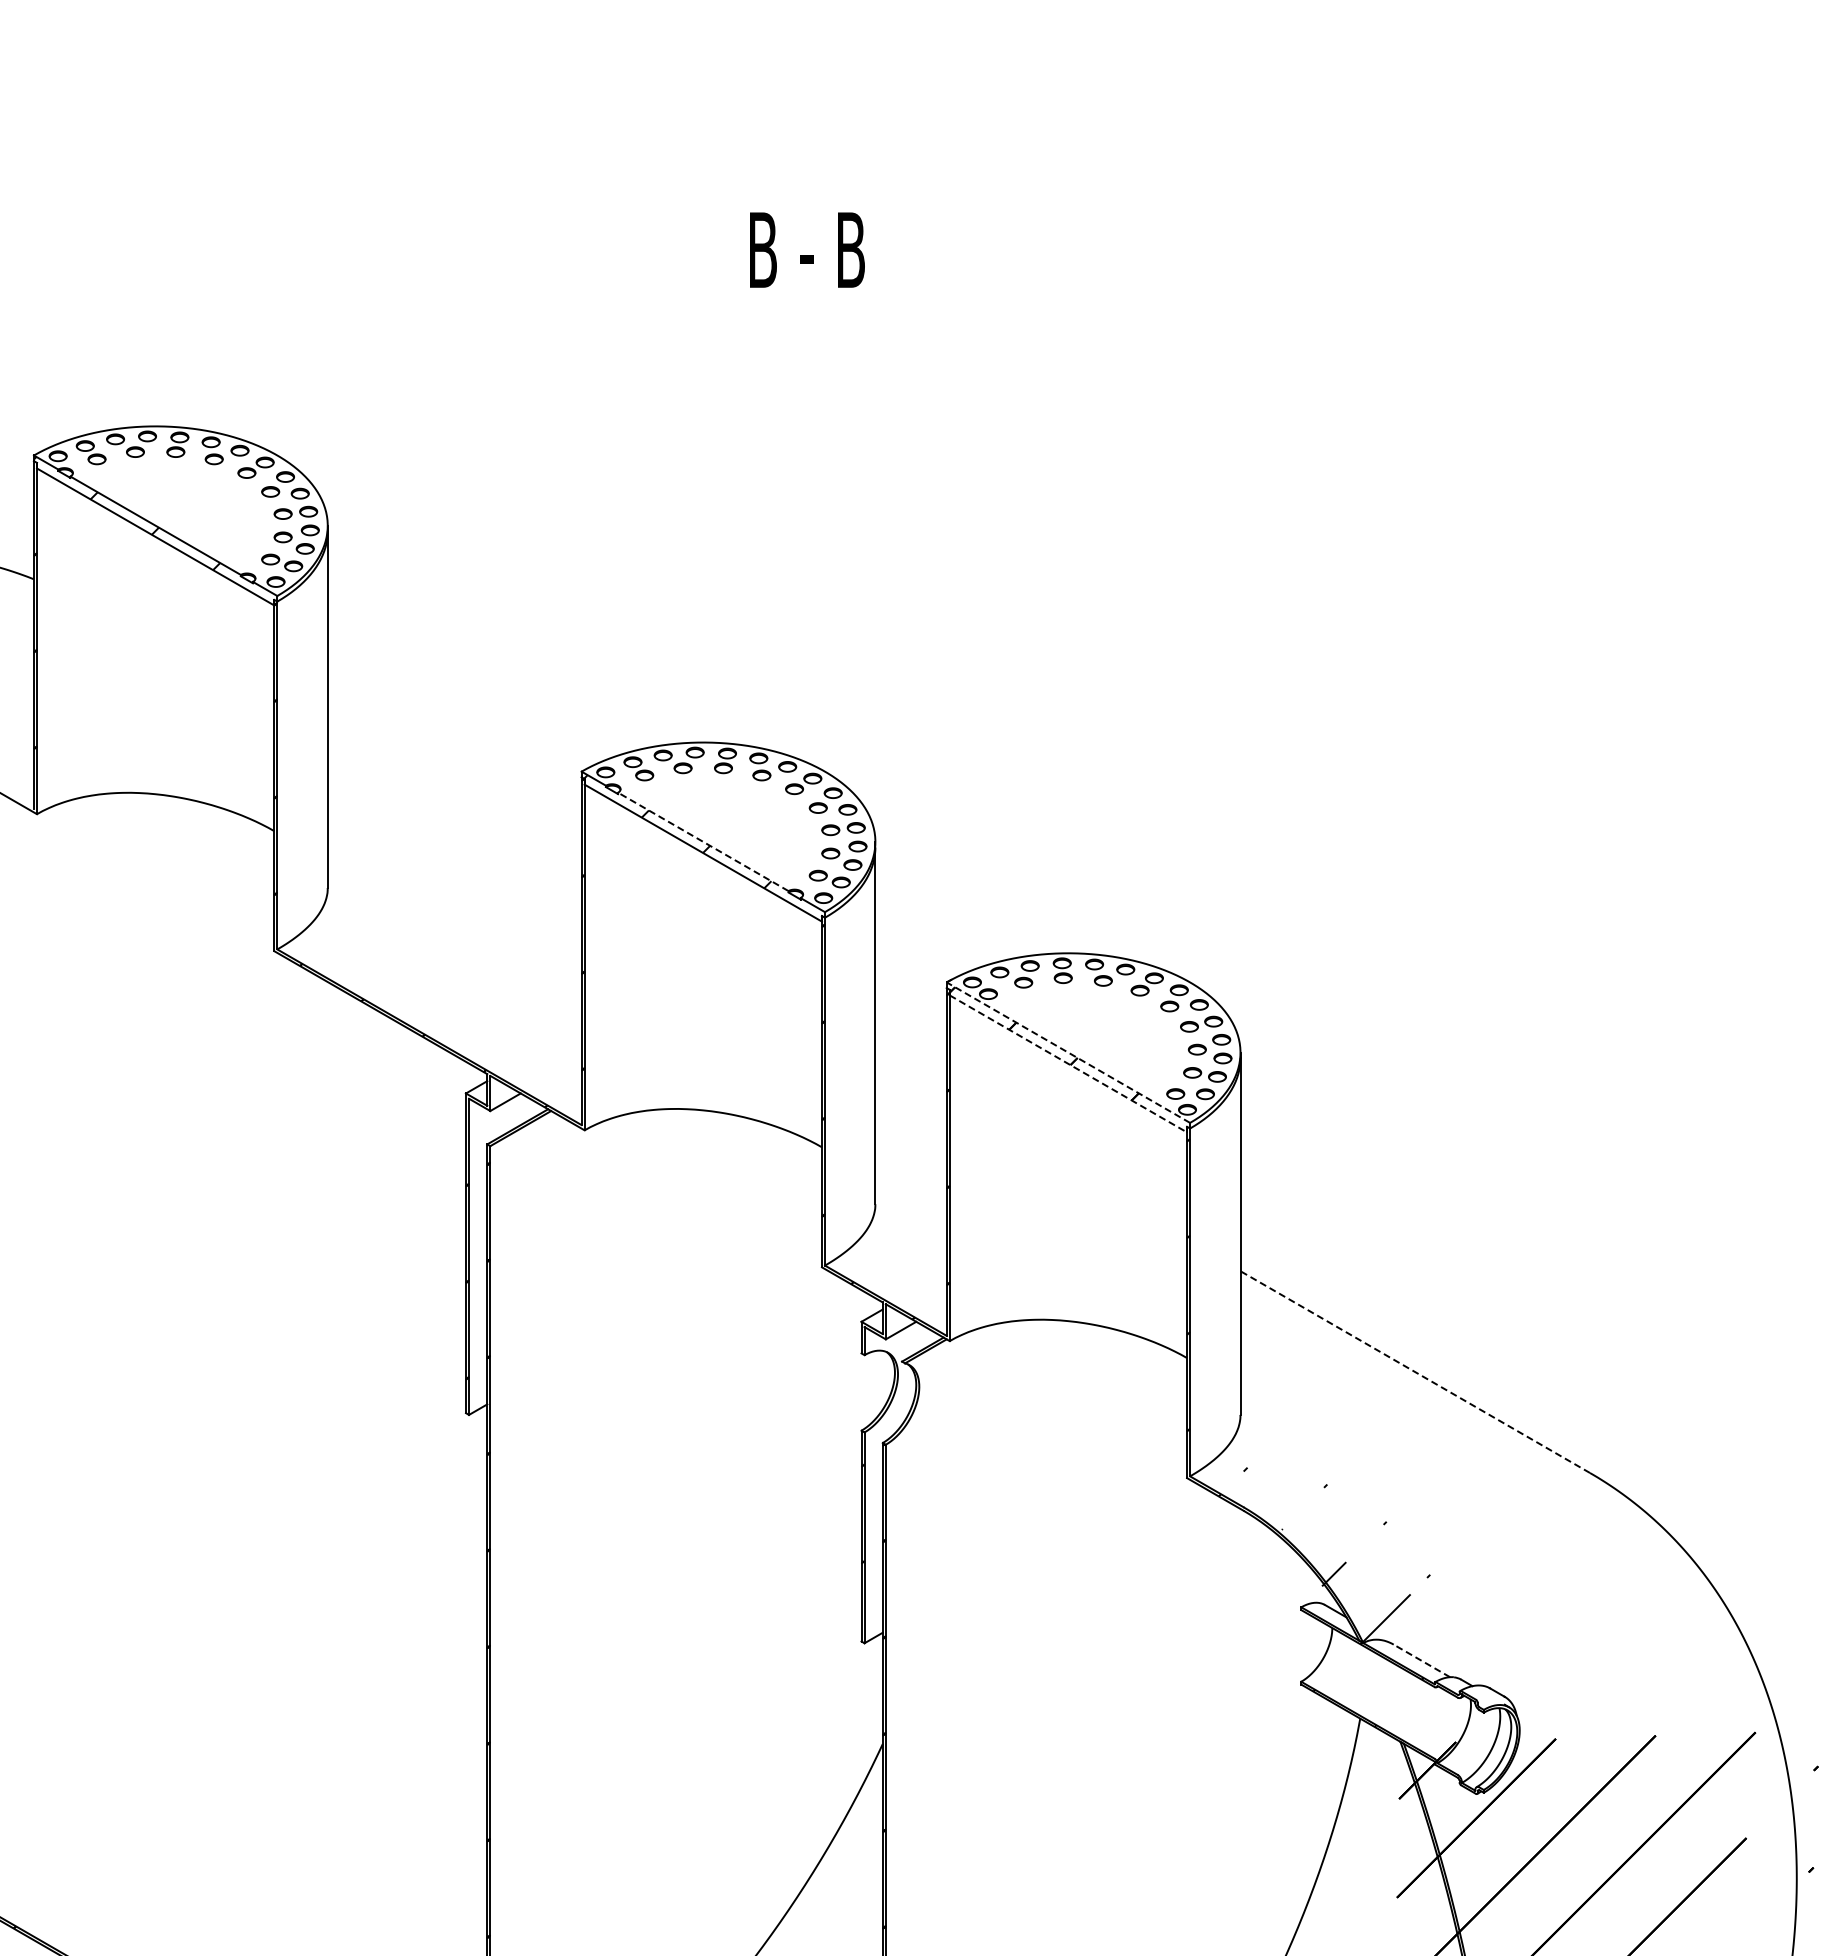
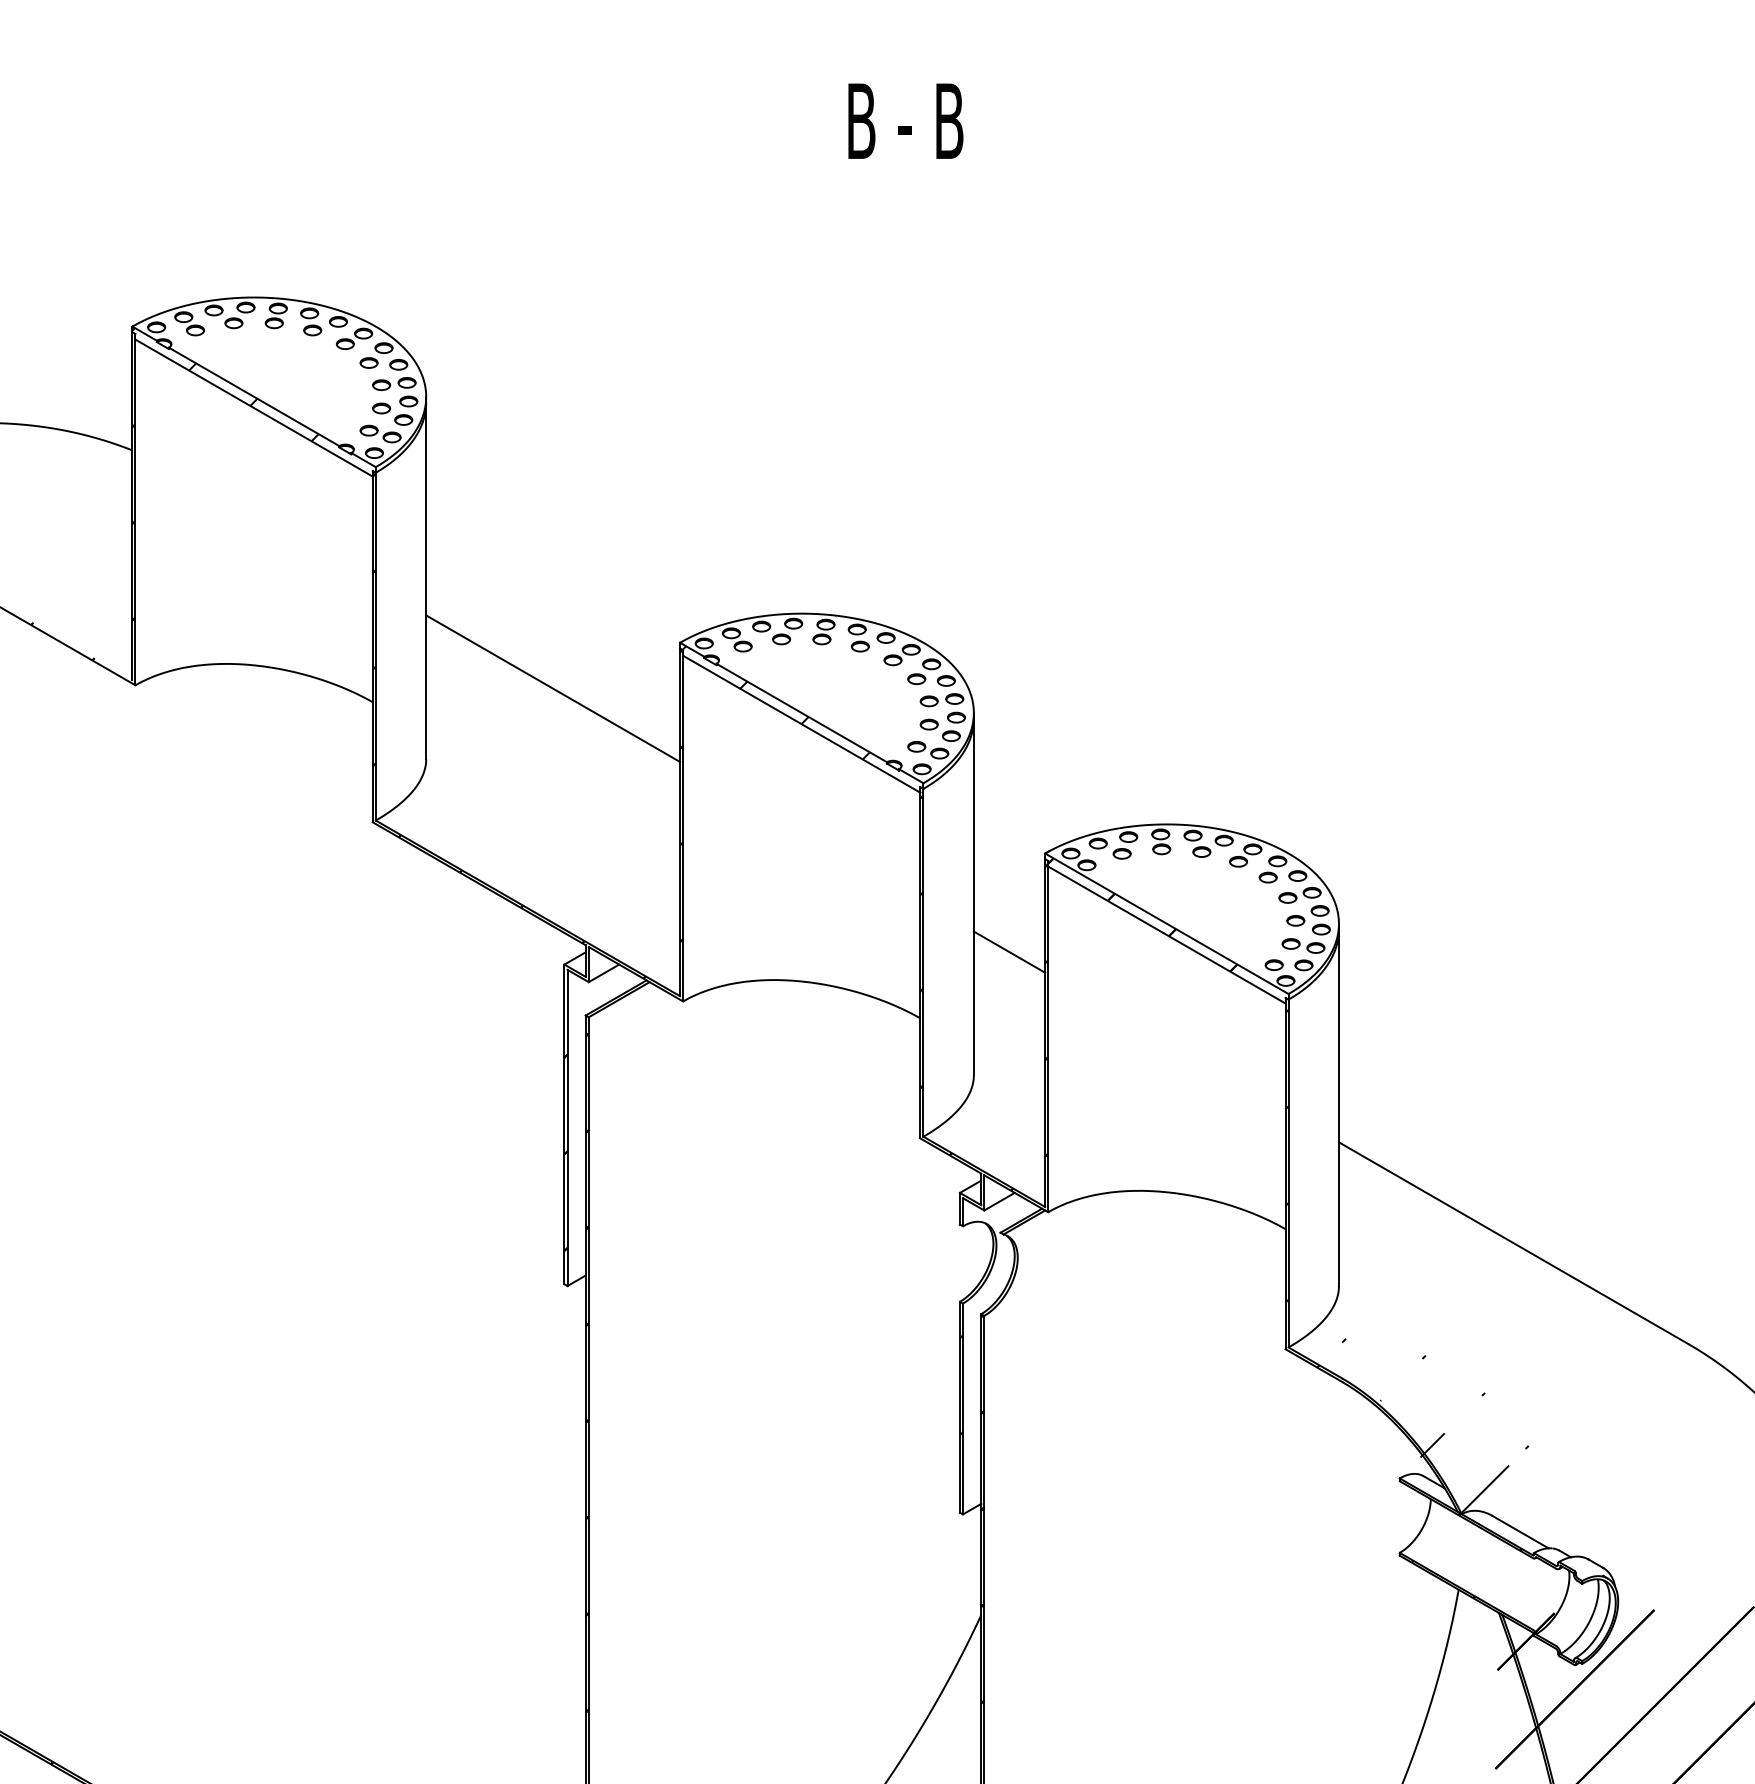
line: (454, 817) -> (552, 688), added
line: (702, 841) -> (800, 712), dashed -> solid
line: (1068, 1052) -> (1166, 923), dashed -> solid
line: (1068, 1064) -> (1166, 935), dashed -> solid
line: (910, 1080) -> (1008, 951), added
line: (1415, 1372) -> (1513, 1243), dashed -> solid
line: (1421, 1660) -> (1519, 1531), dashed -> solid

